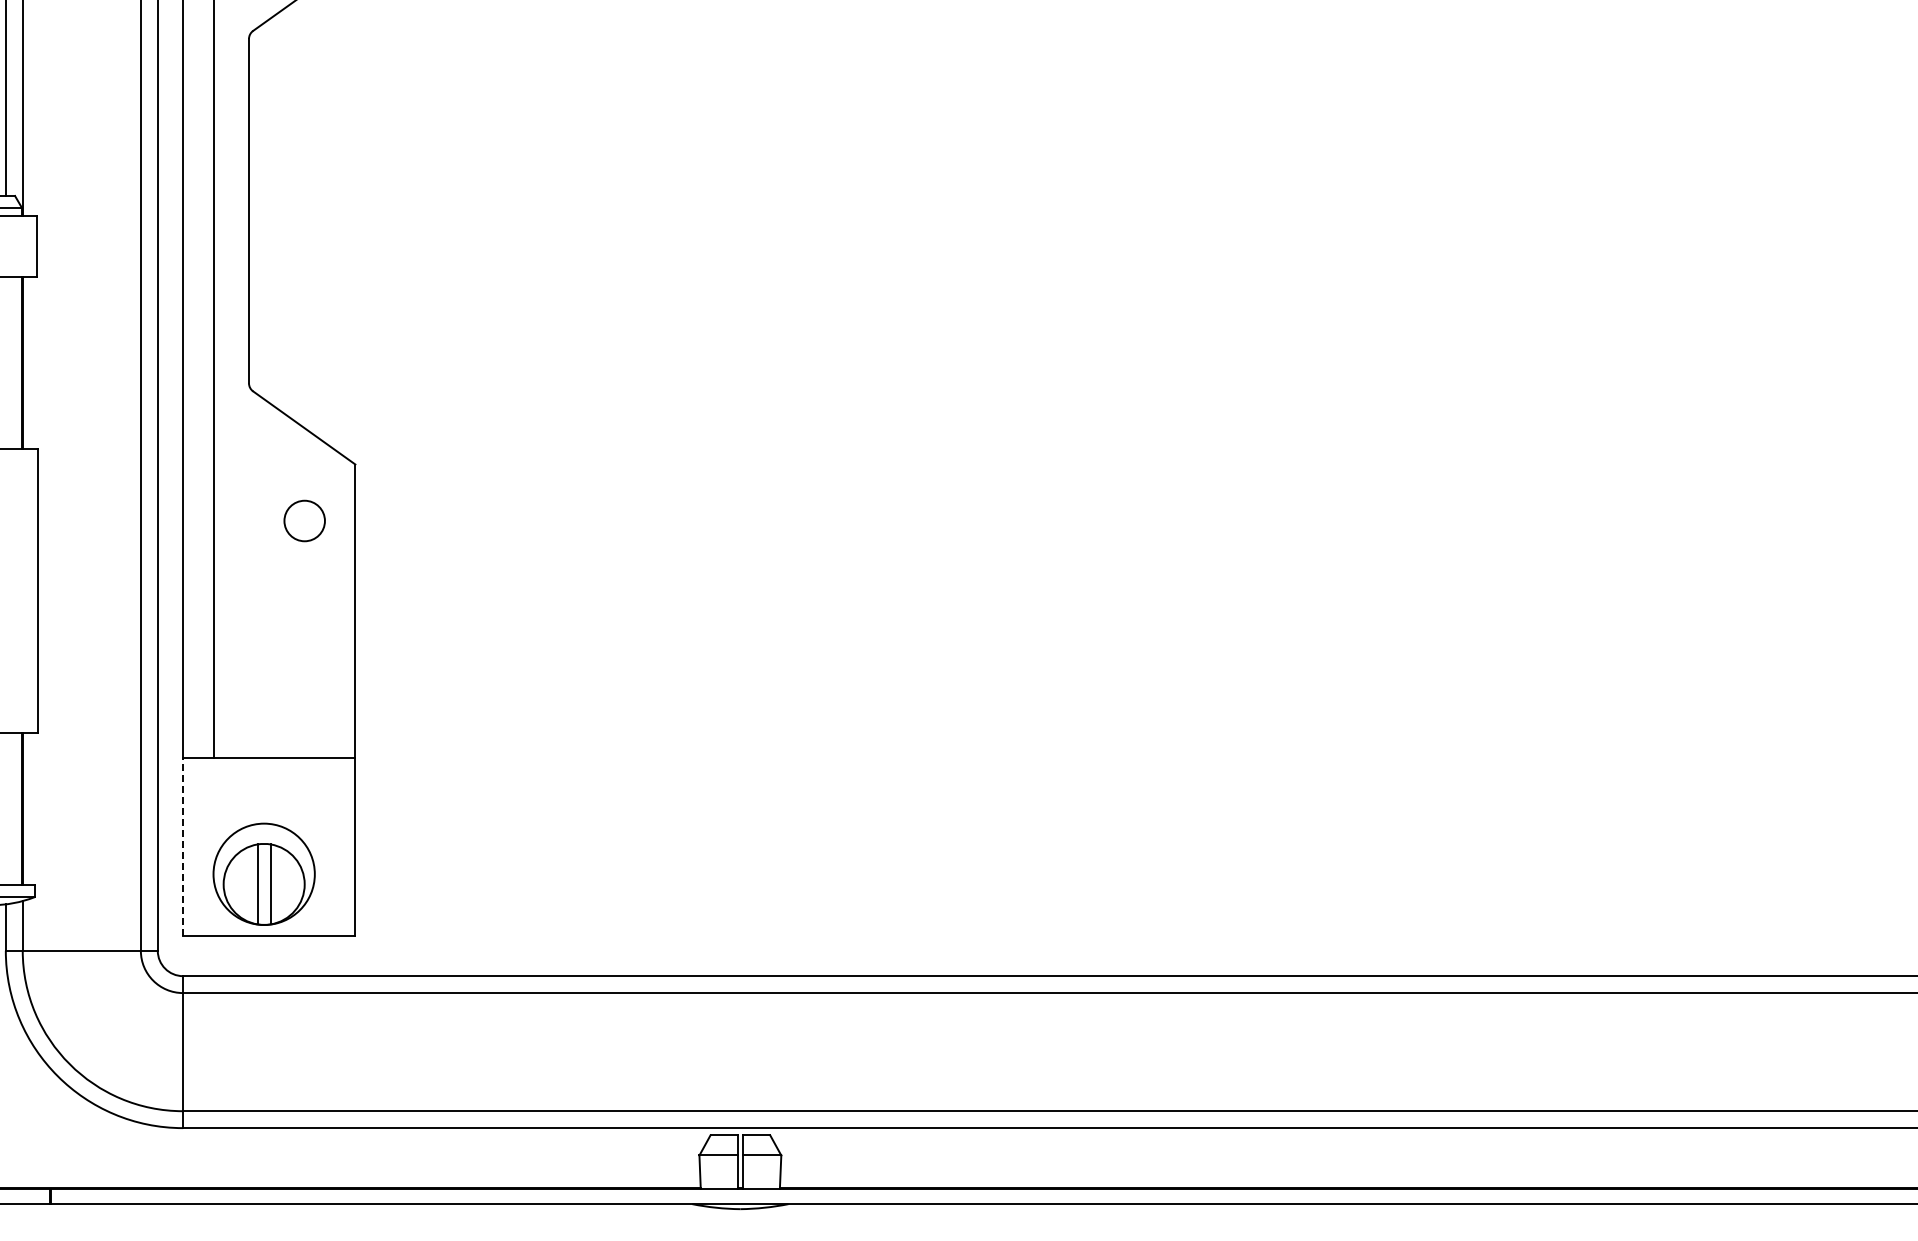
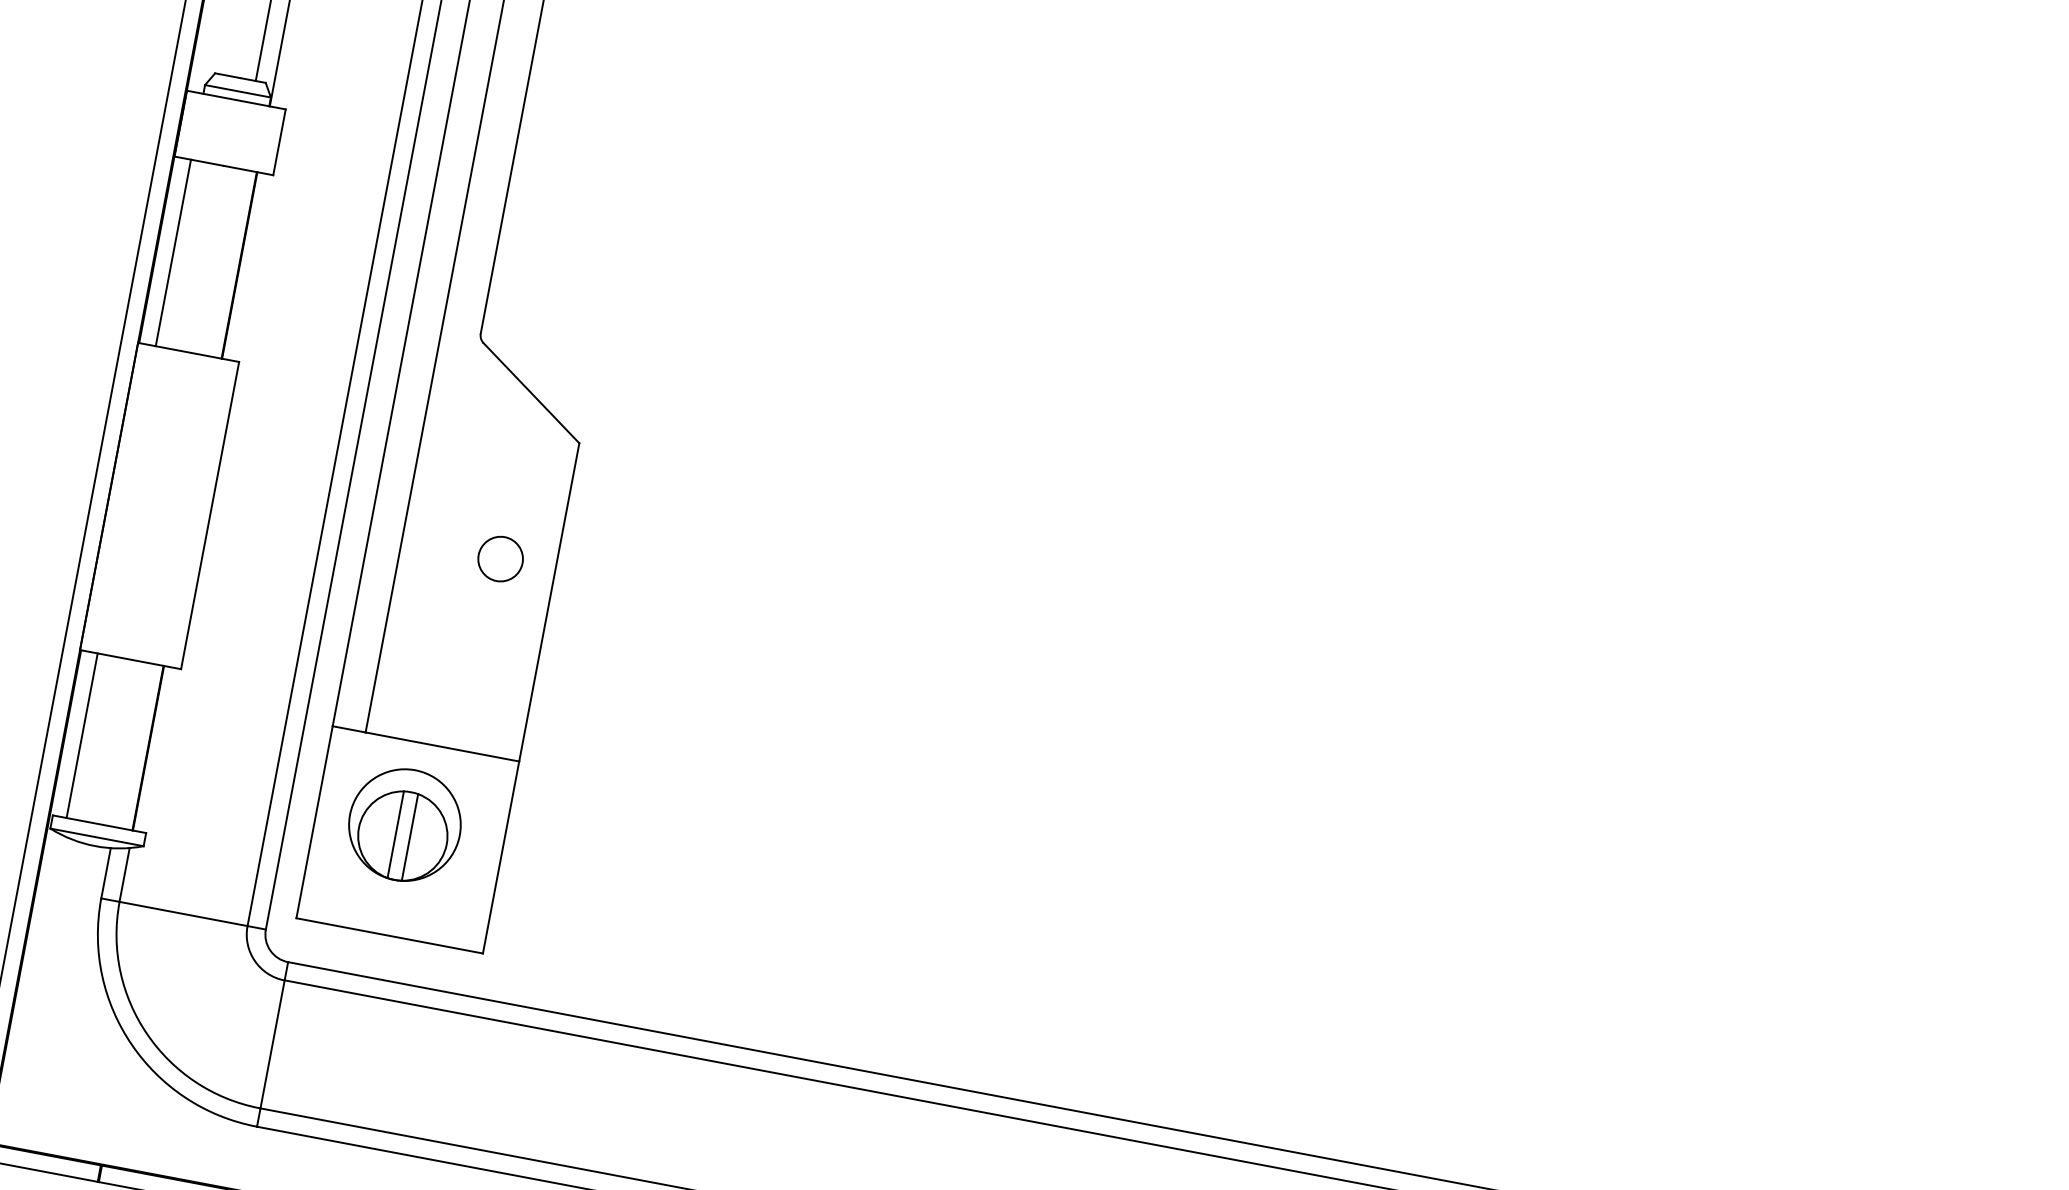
circle: (304, 520) -> (500, 558), moved
line: (183, 846) -> (315, 821), dashed -> solid
part: (263, 873) -> (404, 824), moved

